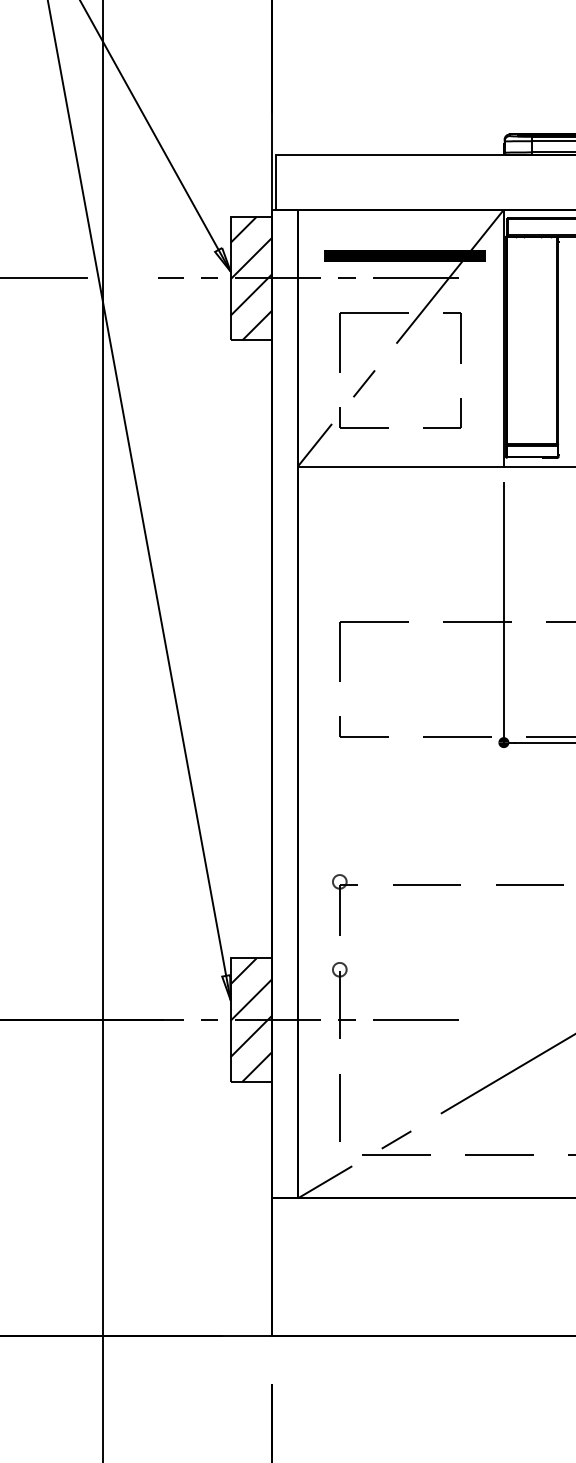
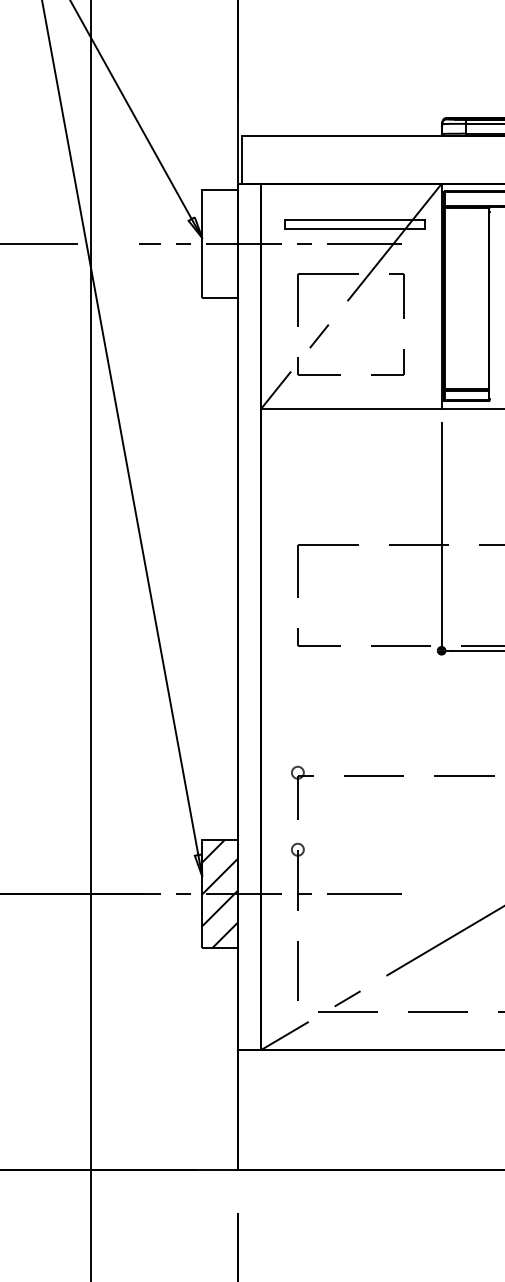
hatch: (404, 255) -> (354, 223), removed
hatch: (250, 278) -> (219, 244), removed

